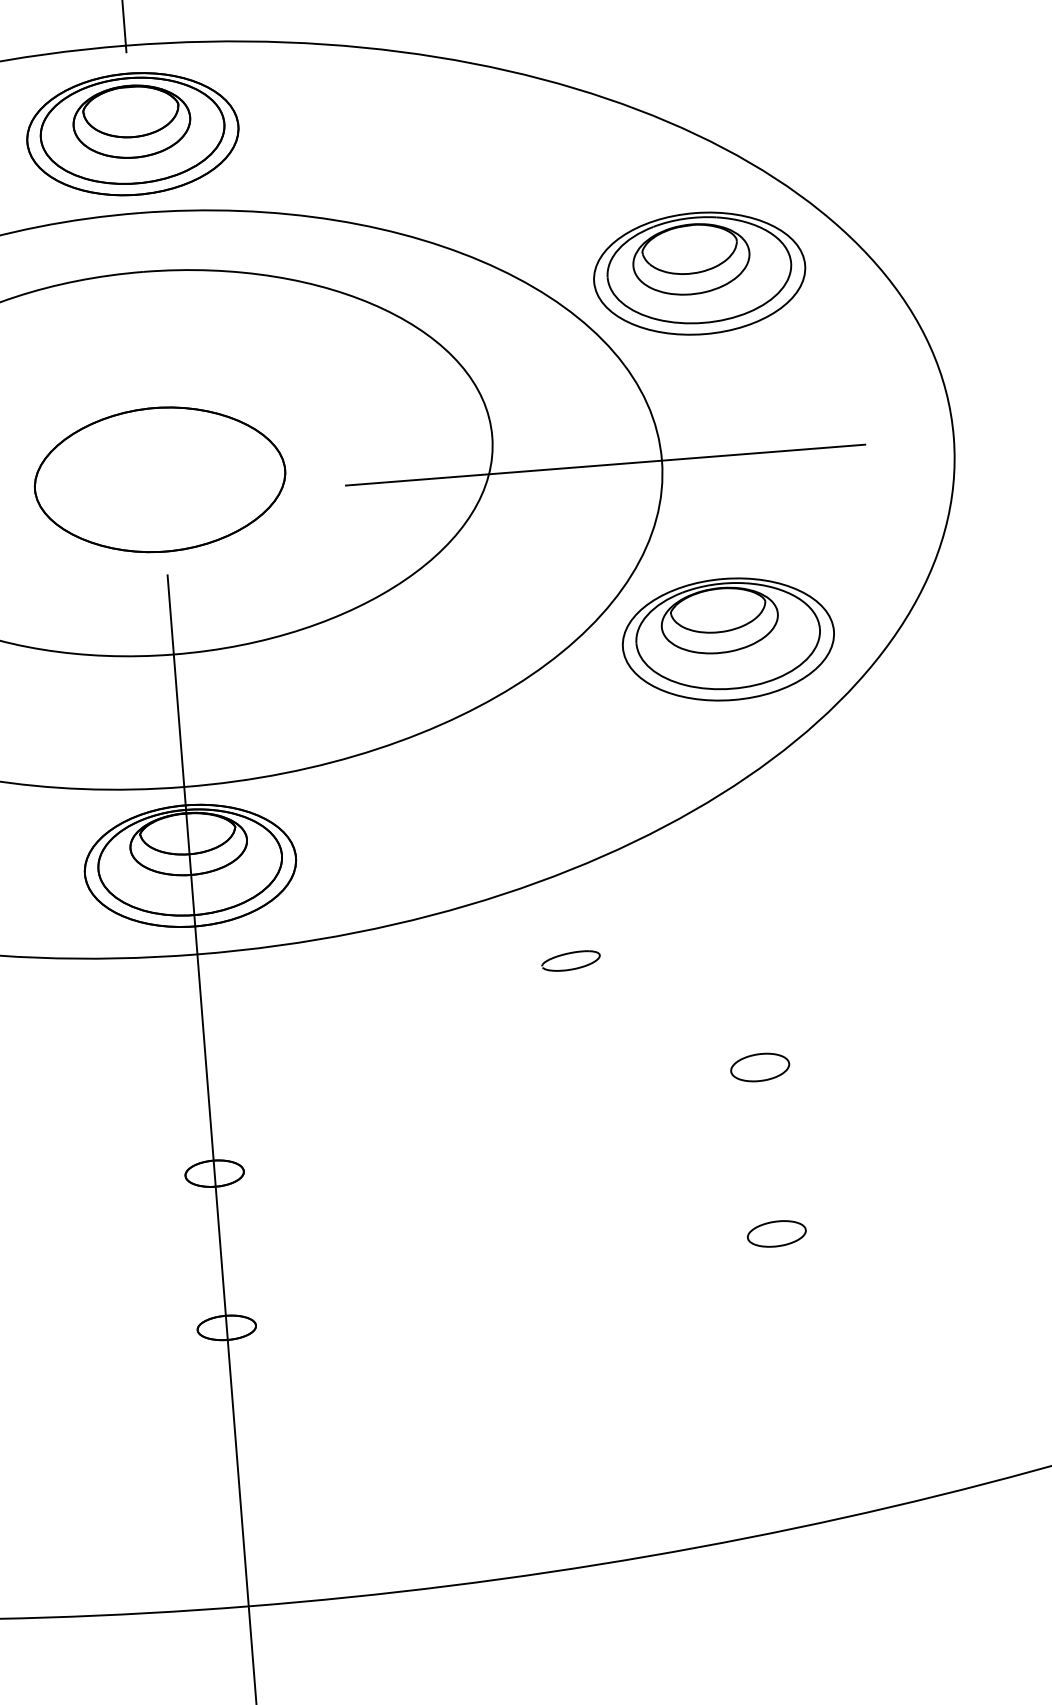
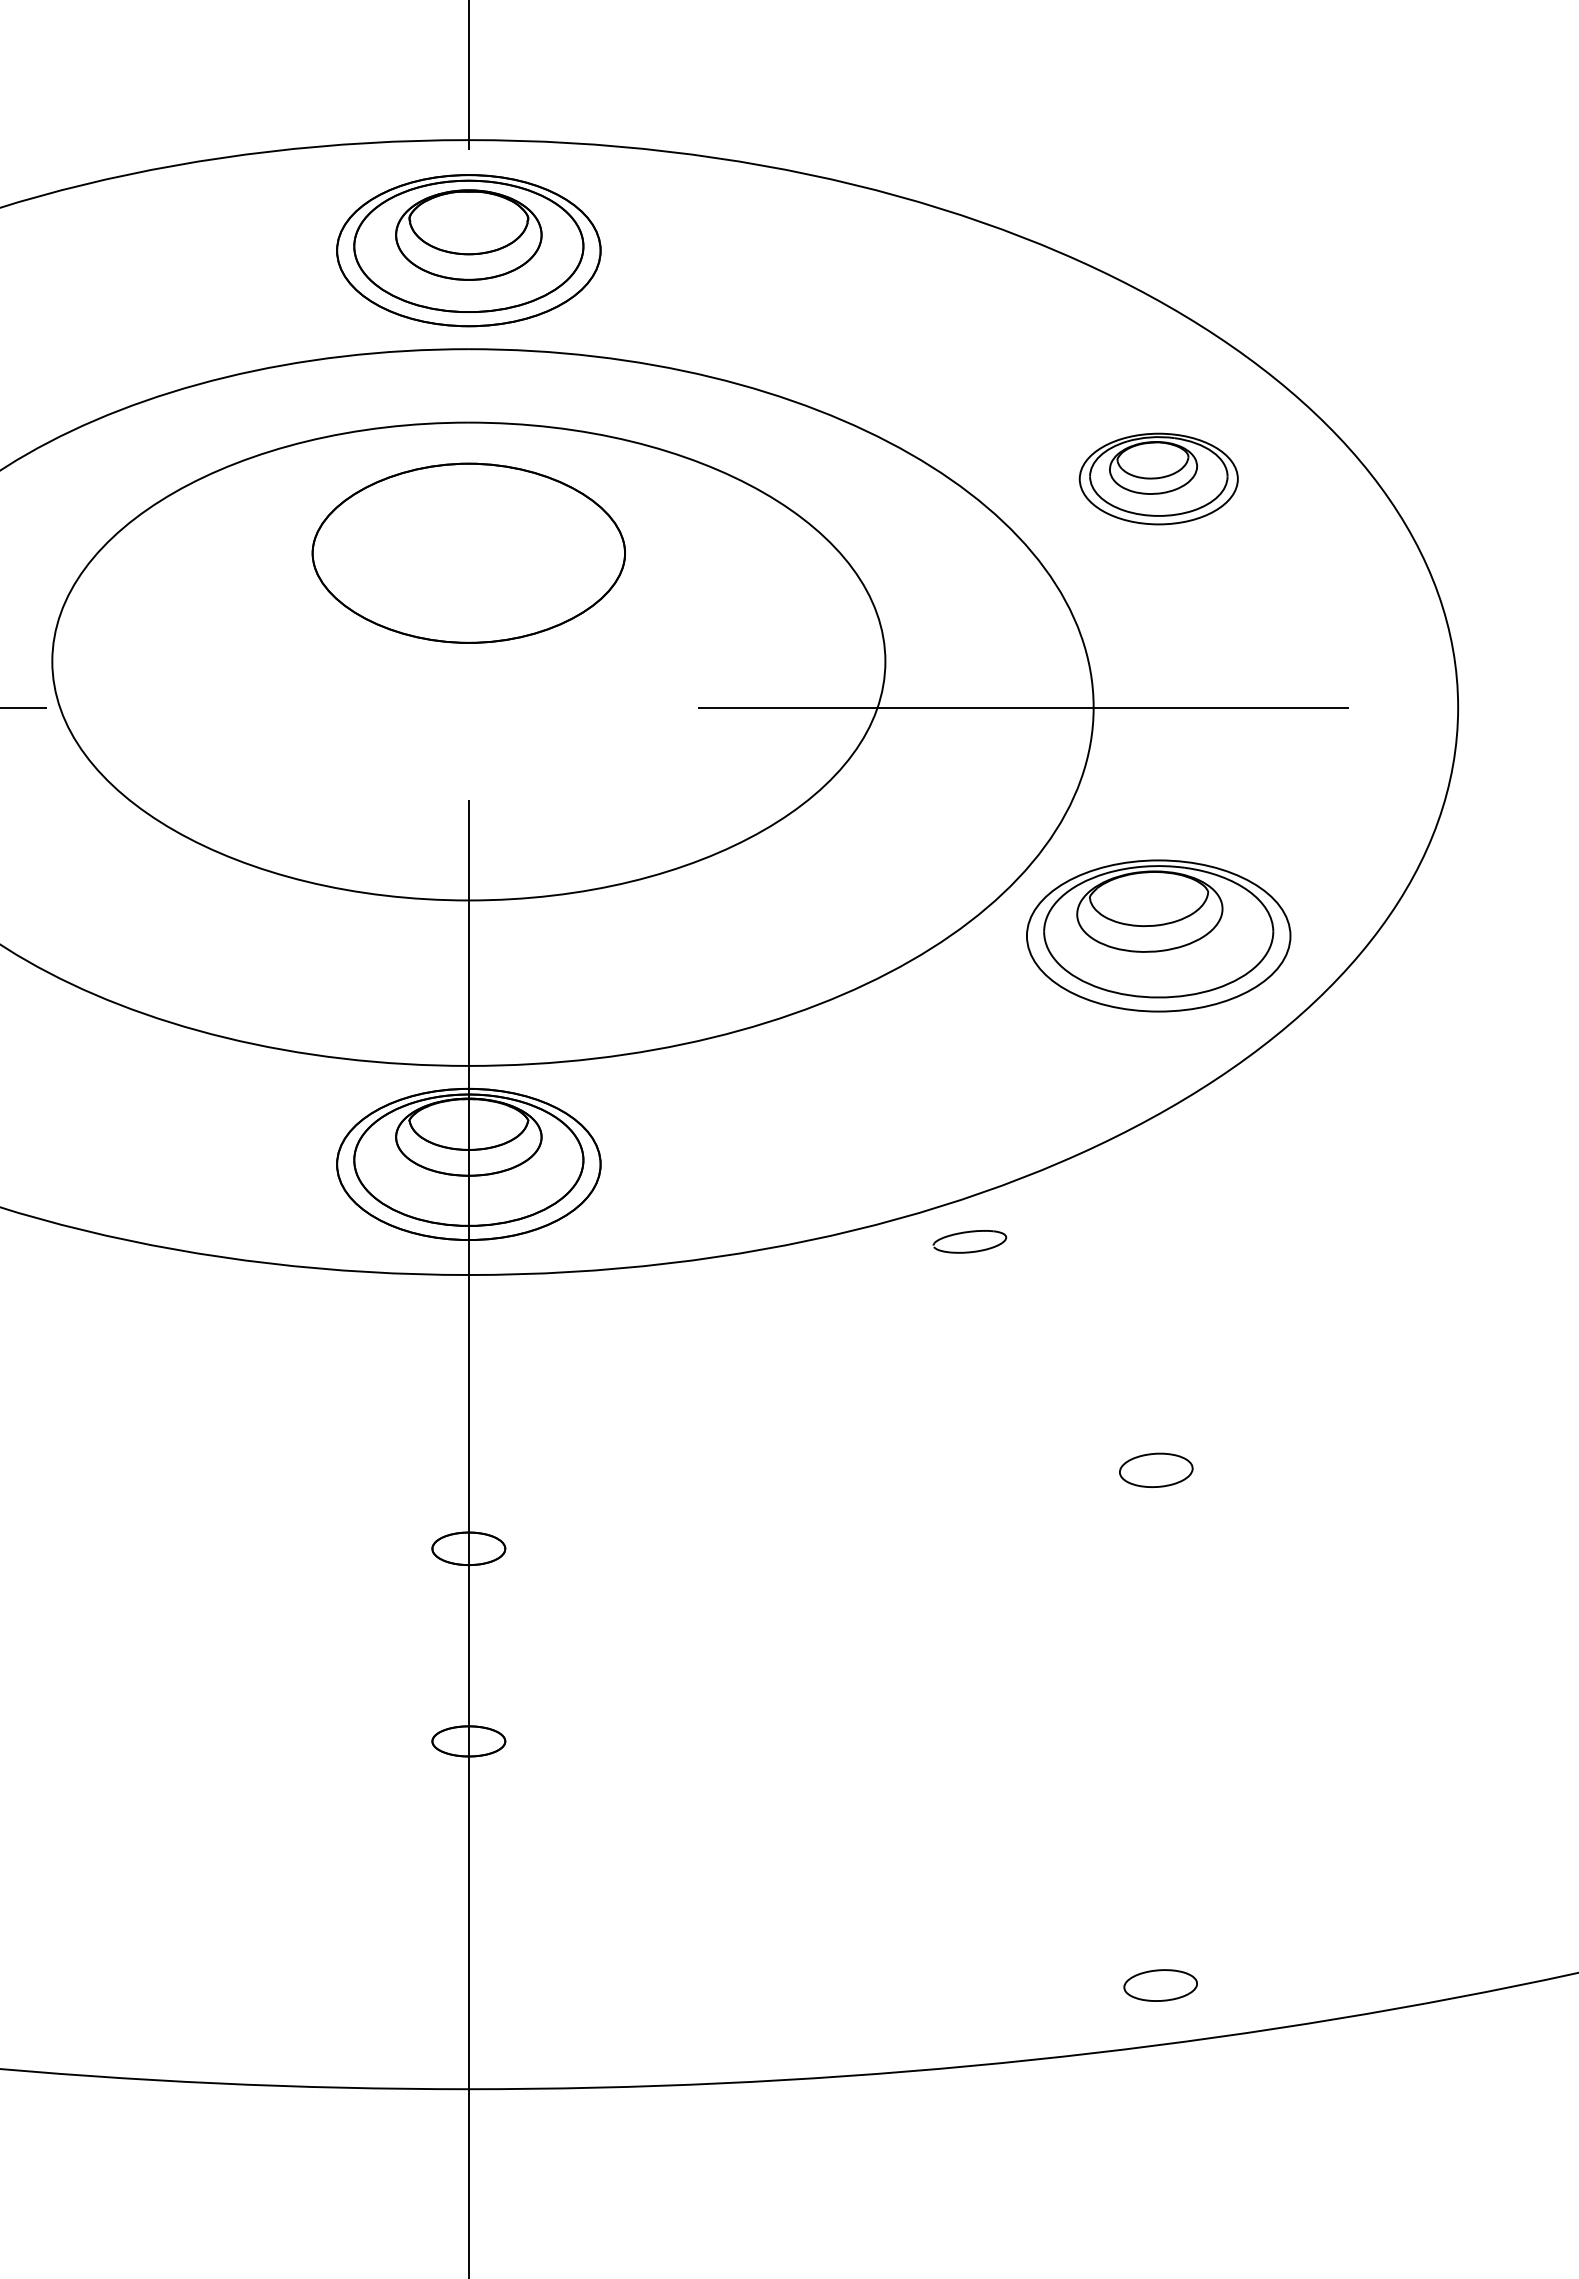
part: (699, 273) -> (1158, 478), size x0.6
part: (159, 479) -> (468, 552), moved
part: (570, 960) -> (969, 1241), moved
part: (776, 1233) -> (1160, 1985), moved

